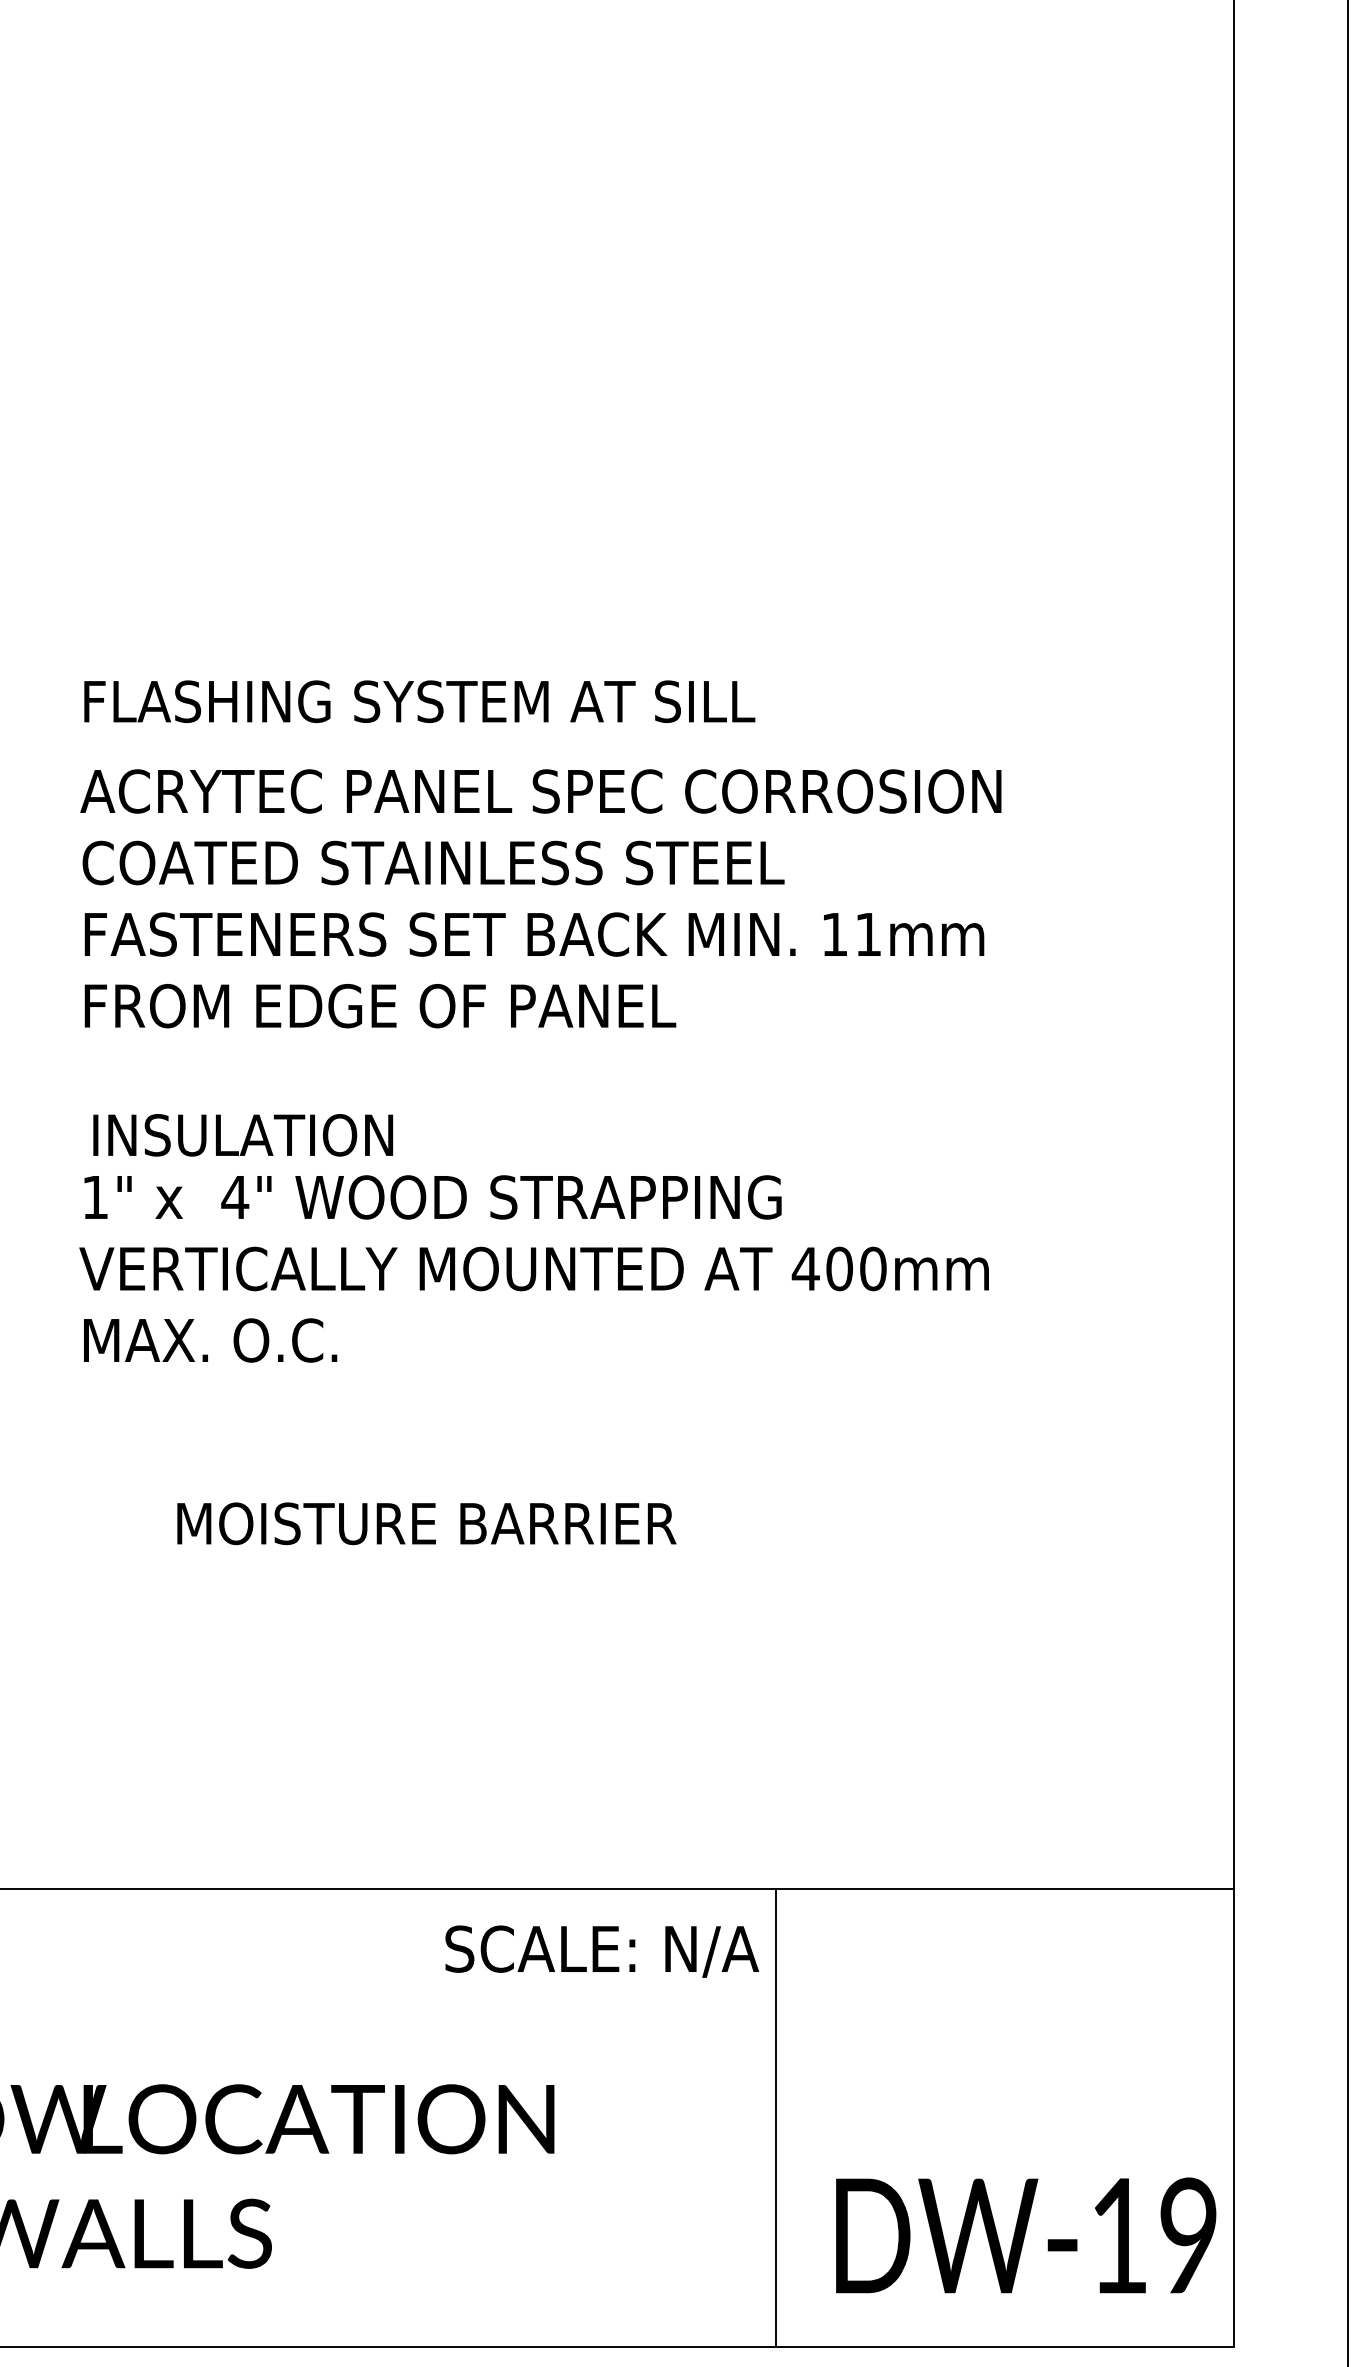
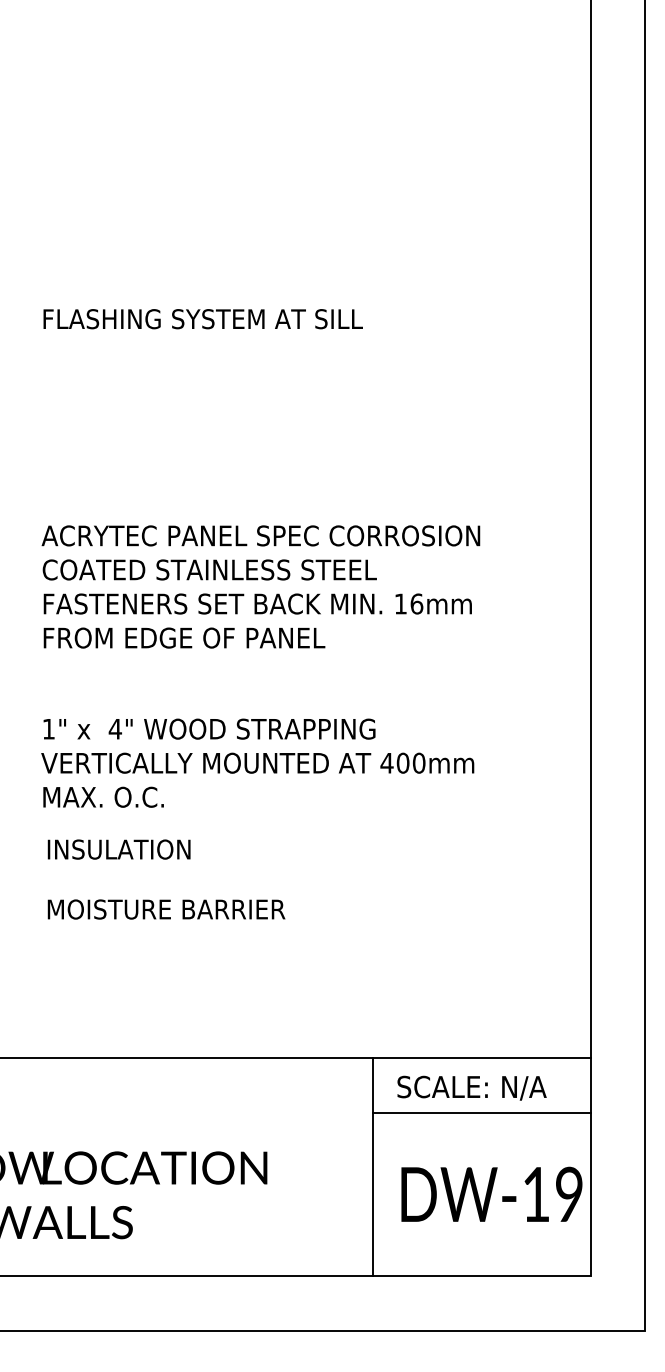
text: (418, 702) -> (202, 319), moved
text: (867, 933) -> (416, 603), 11mm -> 16mm
text: (241, 1135) -> (118, 849), moved
text: (426, 1523) -> (166, 909), moved
text: (600, 1950) -> (471, 1087), moved
line: (1004, 2002) -> (481, 1112), added
text: (1025, 2233) -> (491, 1193), moved

